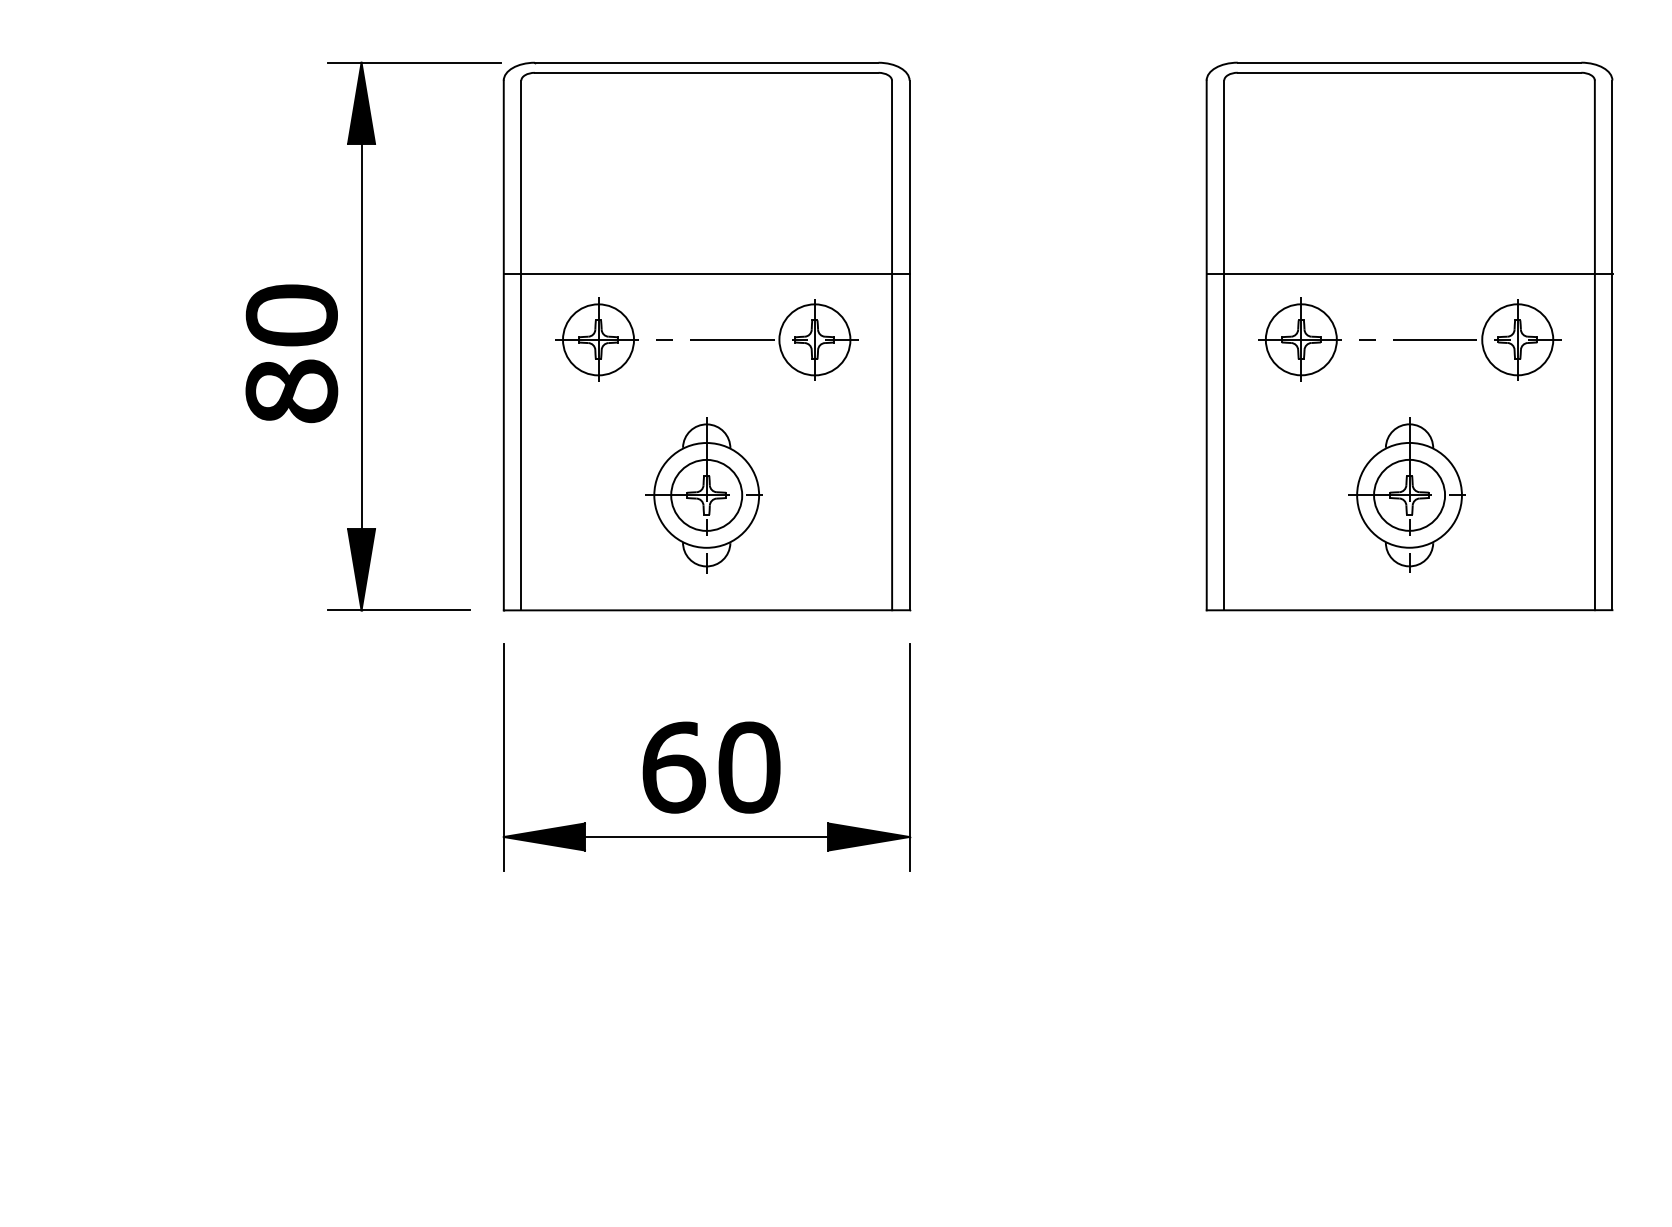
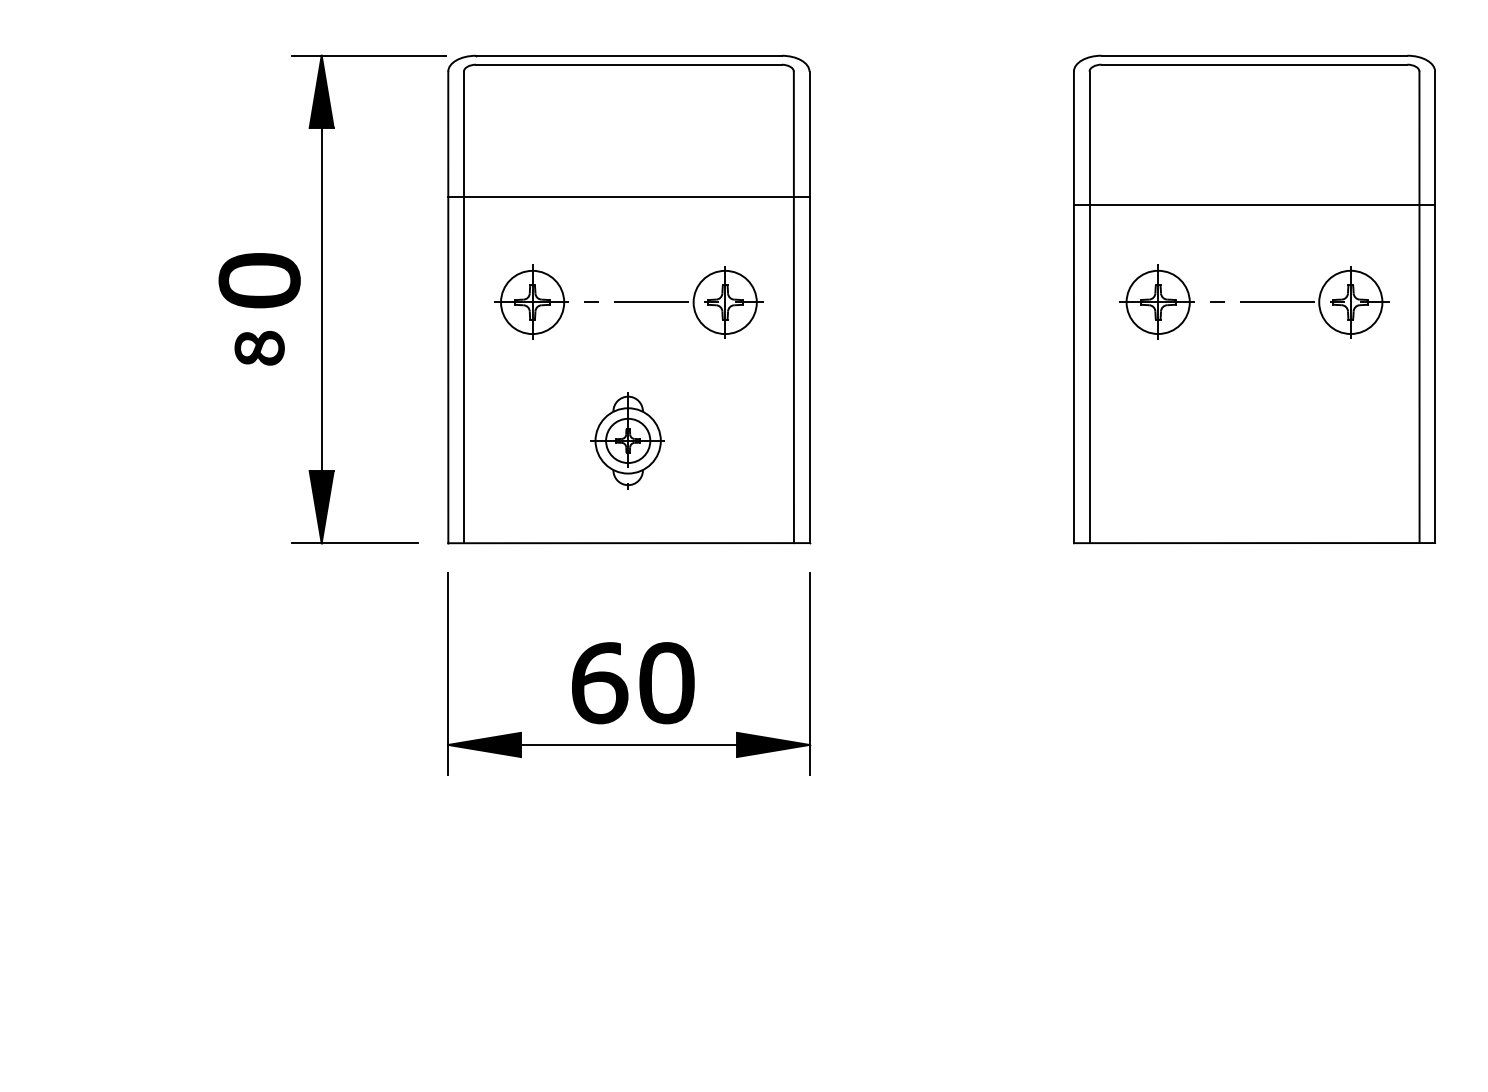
line: (706, 273) -> (628, 197), moved
line: (1409, 273) -> (1254, 205), moved
part: (291, 391) -> (259, 348), size x0.6
part: (1406, 494) -> (1251, 440), removed
part: (703, 495) -> (626, 440), size x0.7

